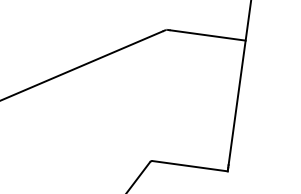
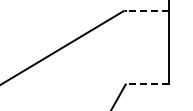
line: (207, 35) -> (147, 10), solid -> dashed
line: (189, 166) -> (147, 84), solid -> dashed

